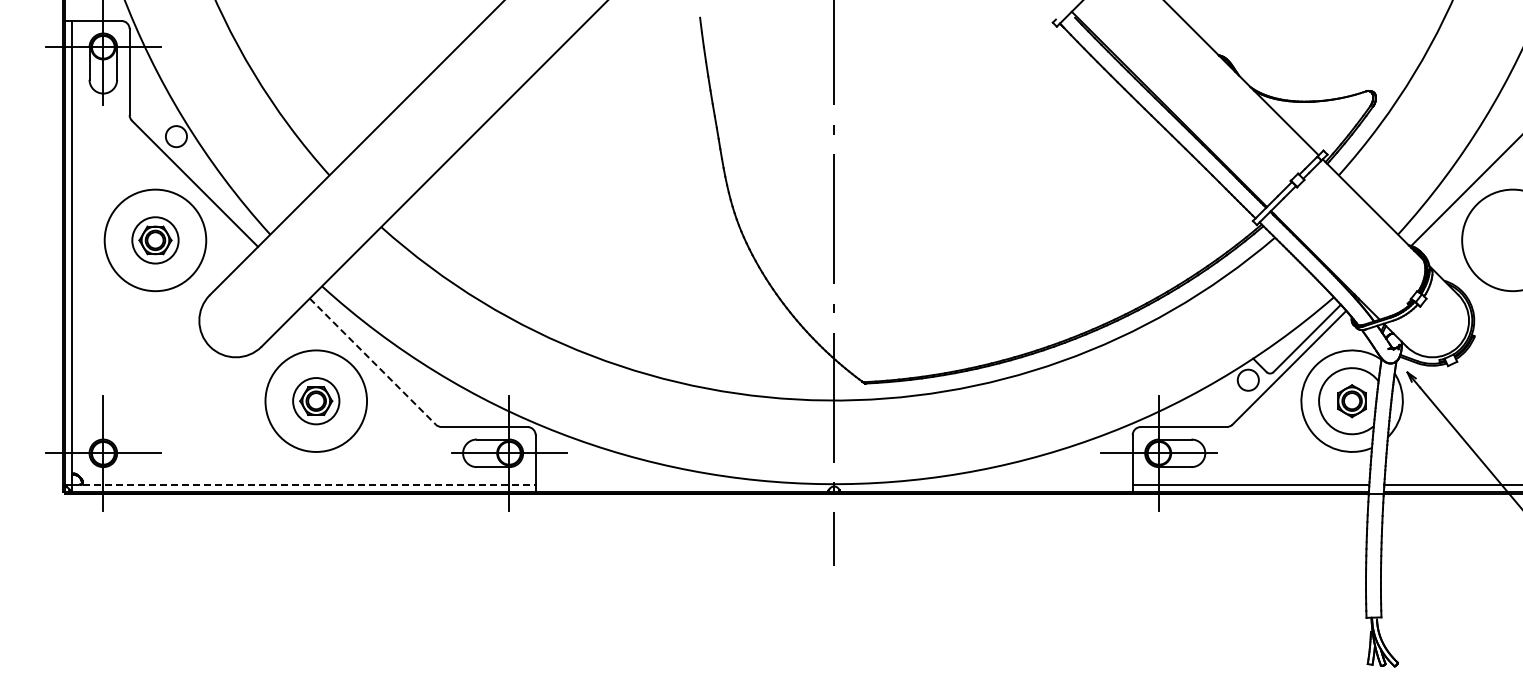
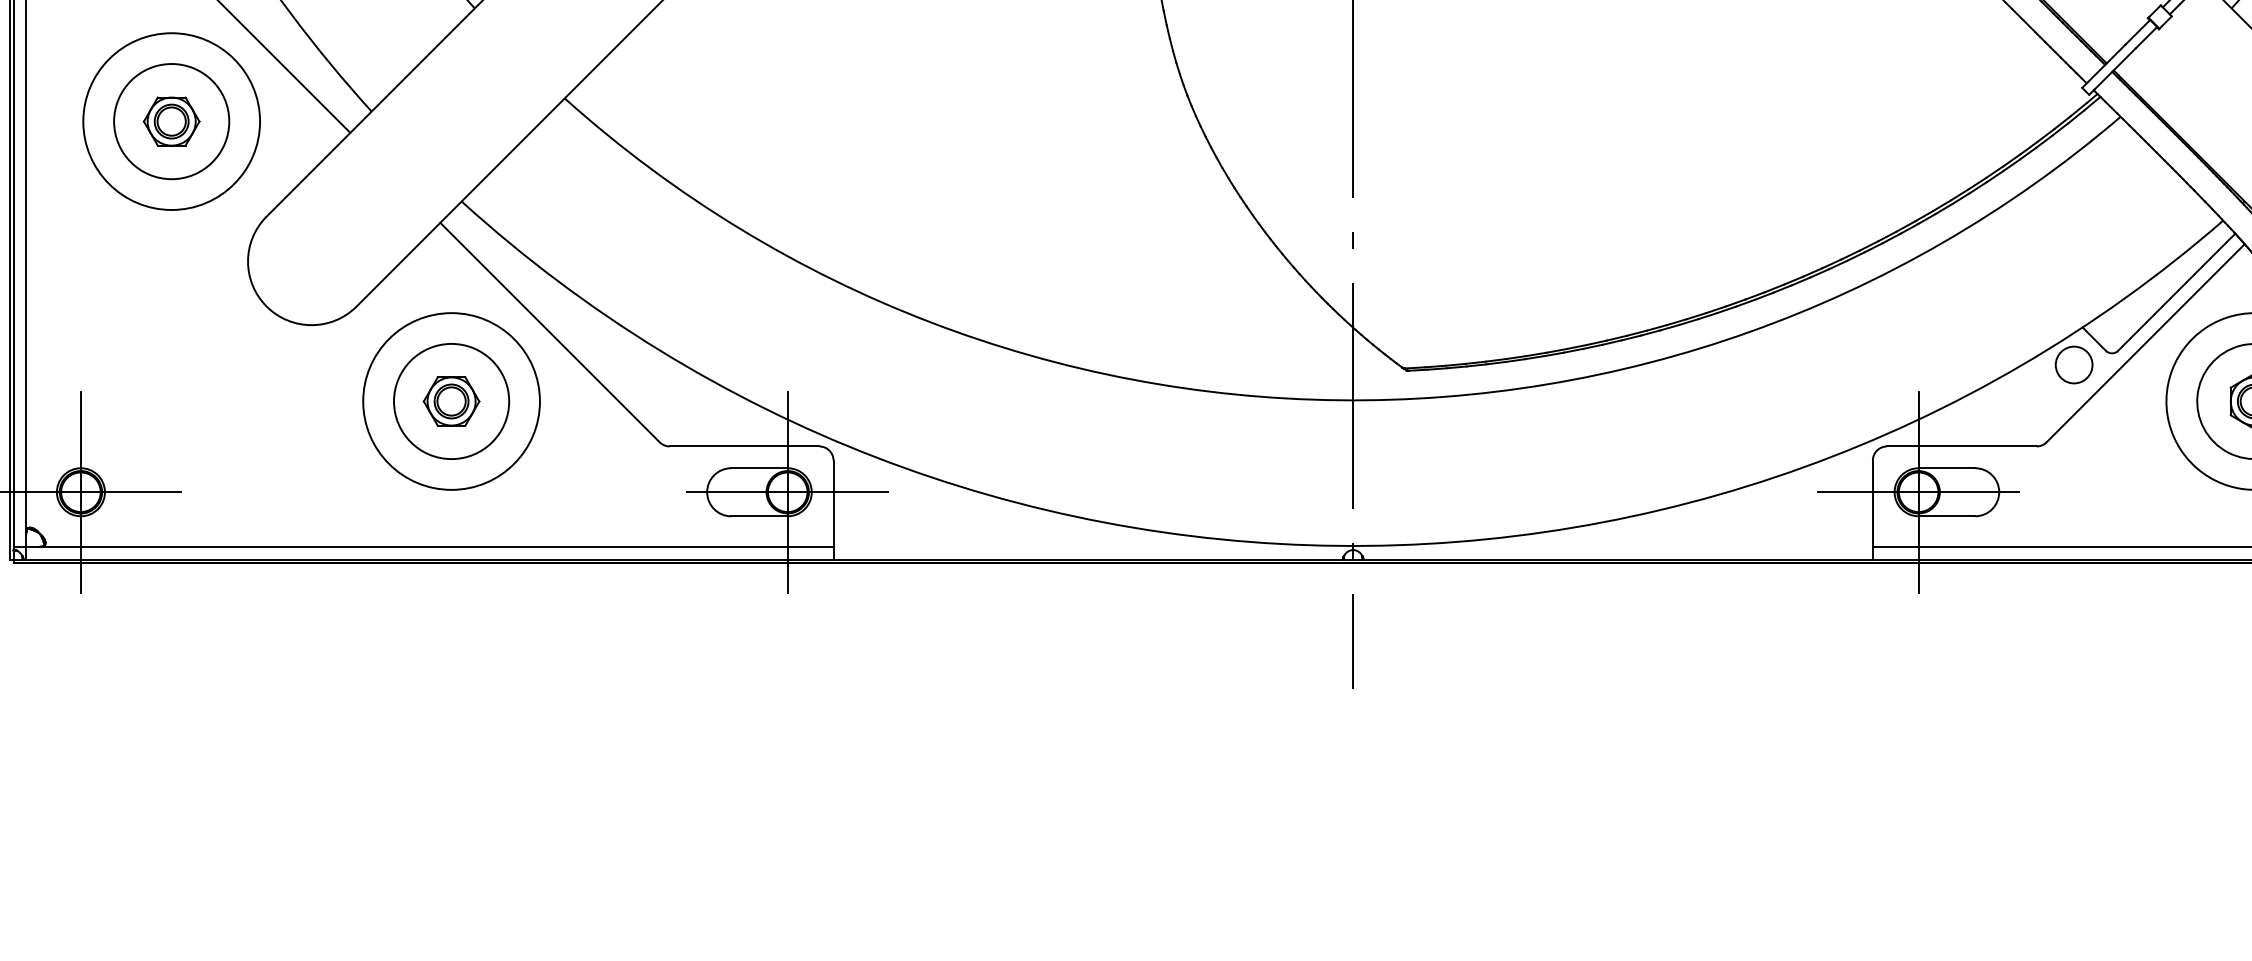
circle: (155, 240) -> (171, 121), size x1.43
line: (373, 361) -> (551, 332), dashed -> solid
circle: (316, 401) -> (451, 402), size x1.43
line: (303, 484) -> (429, 546), dashed -> solid

